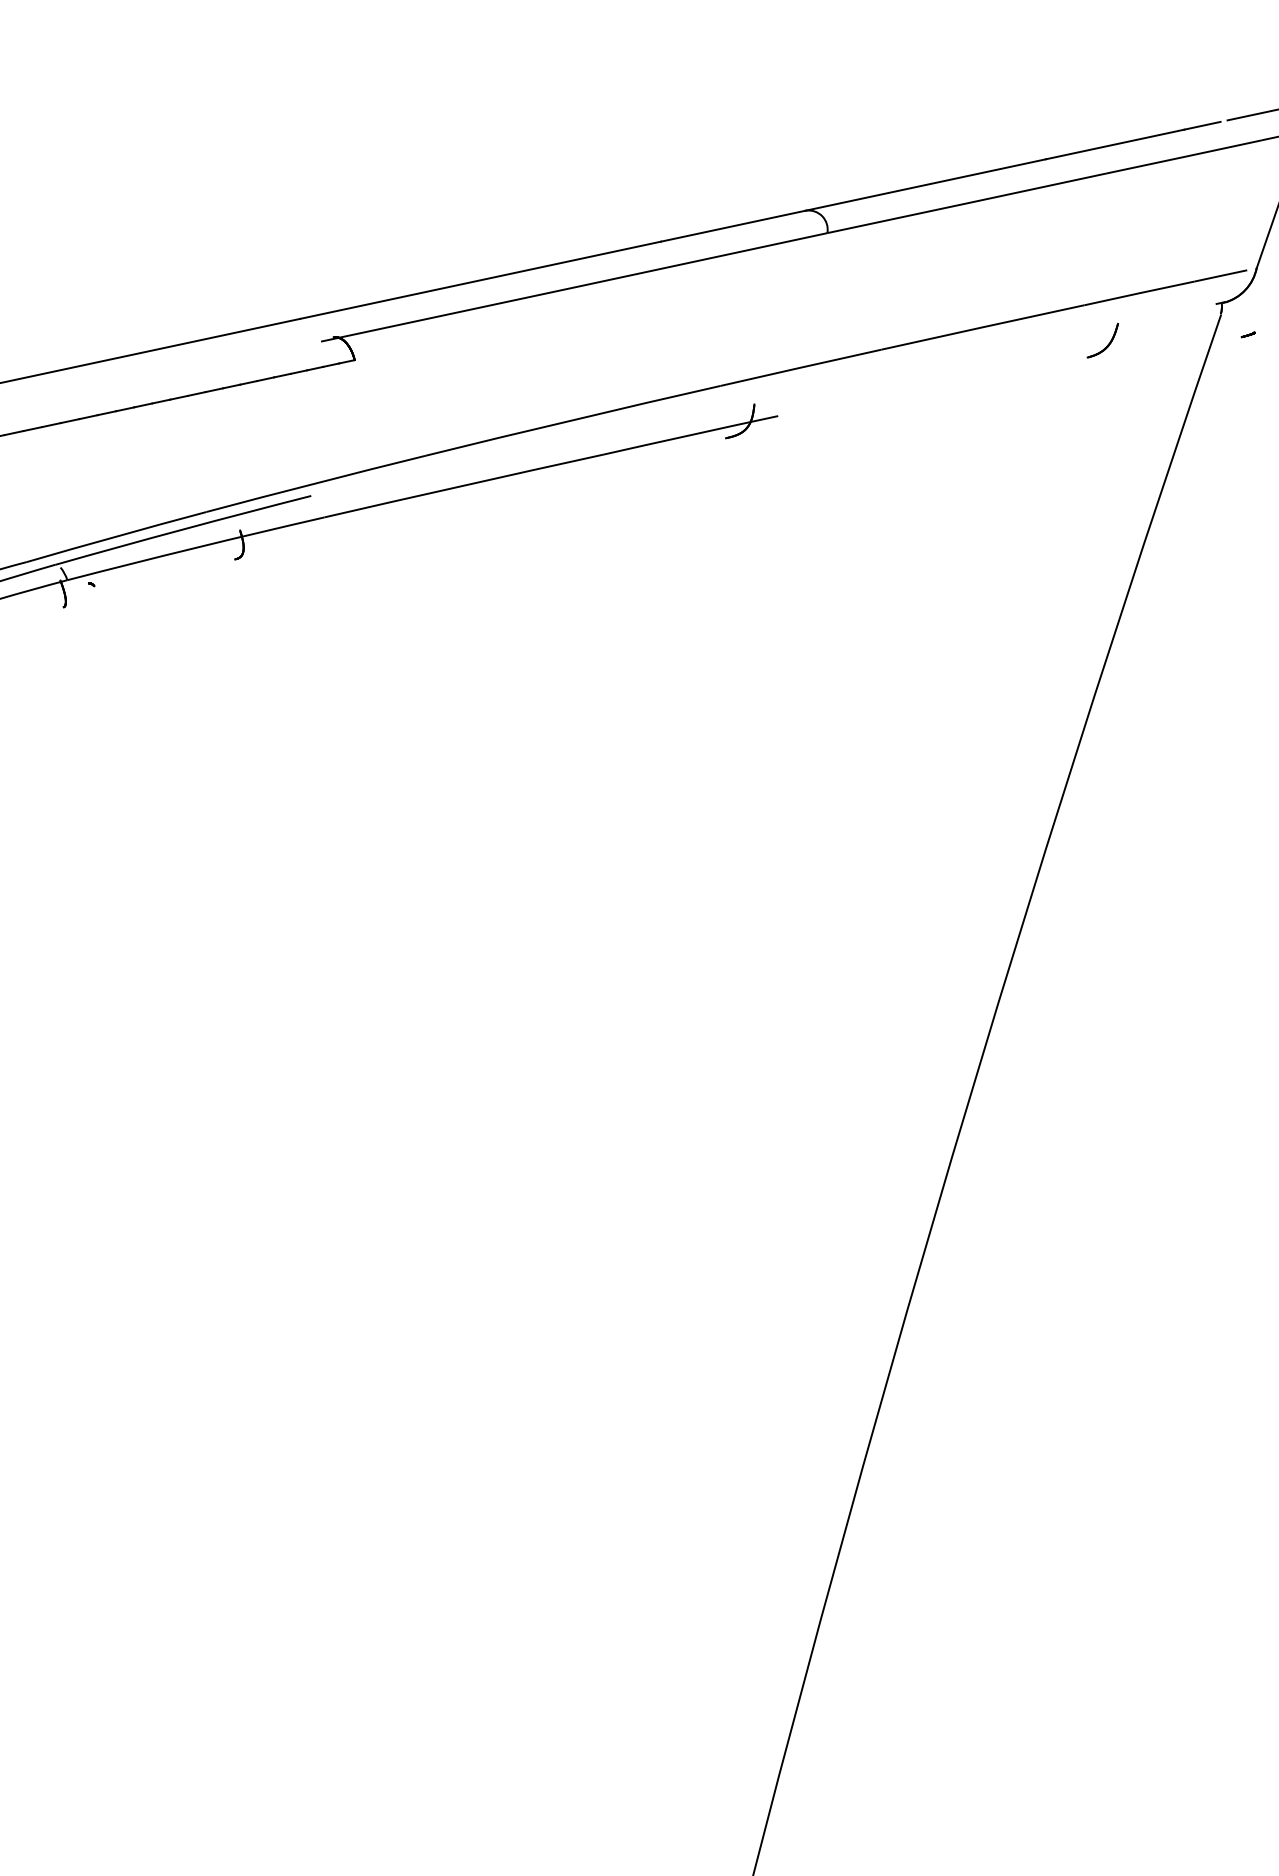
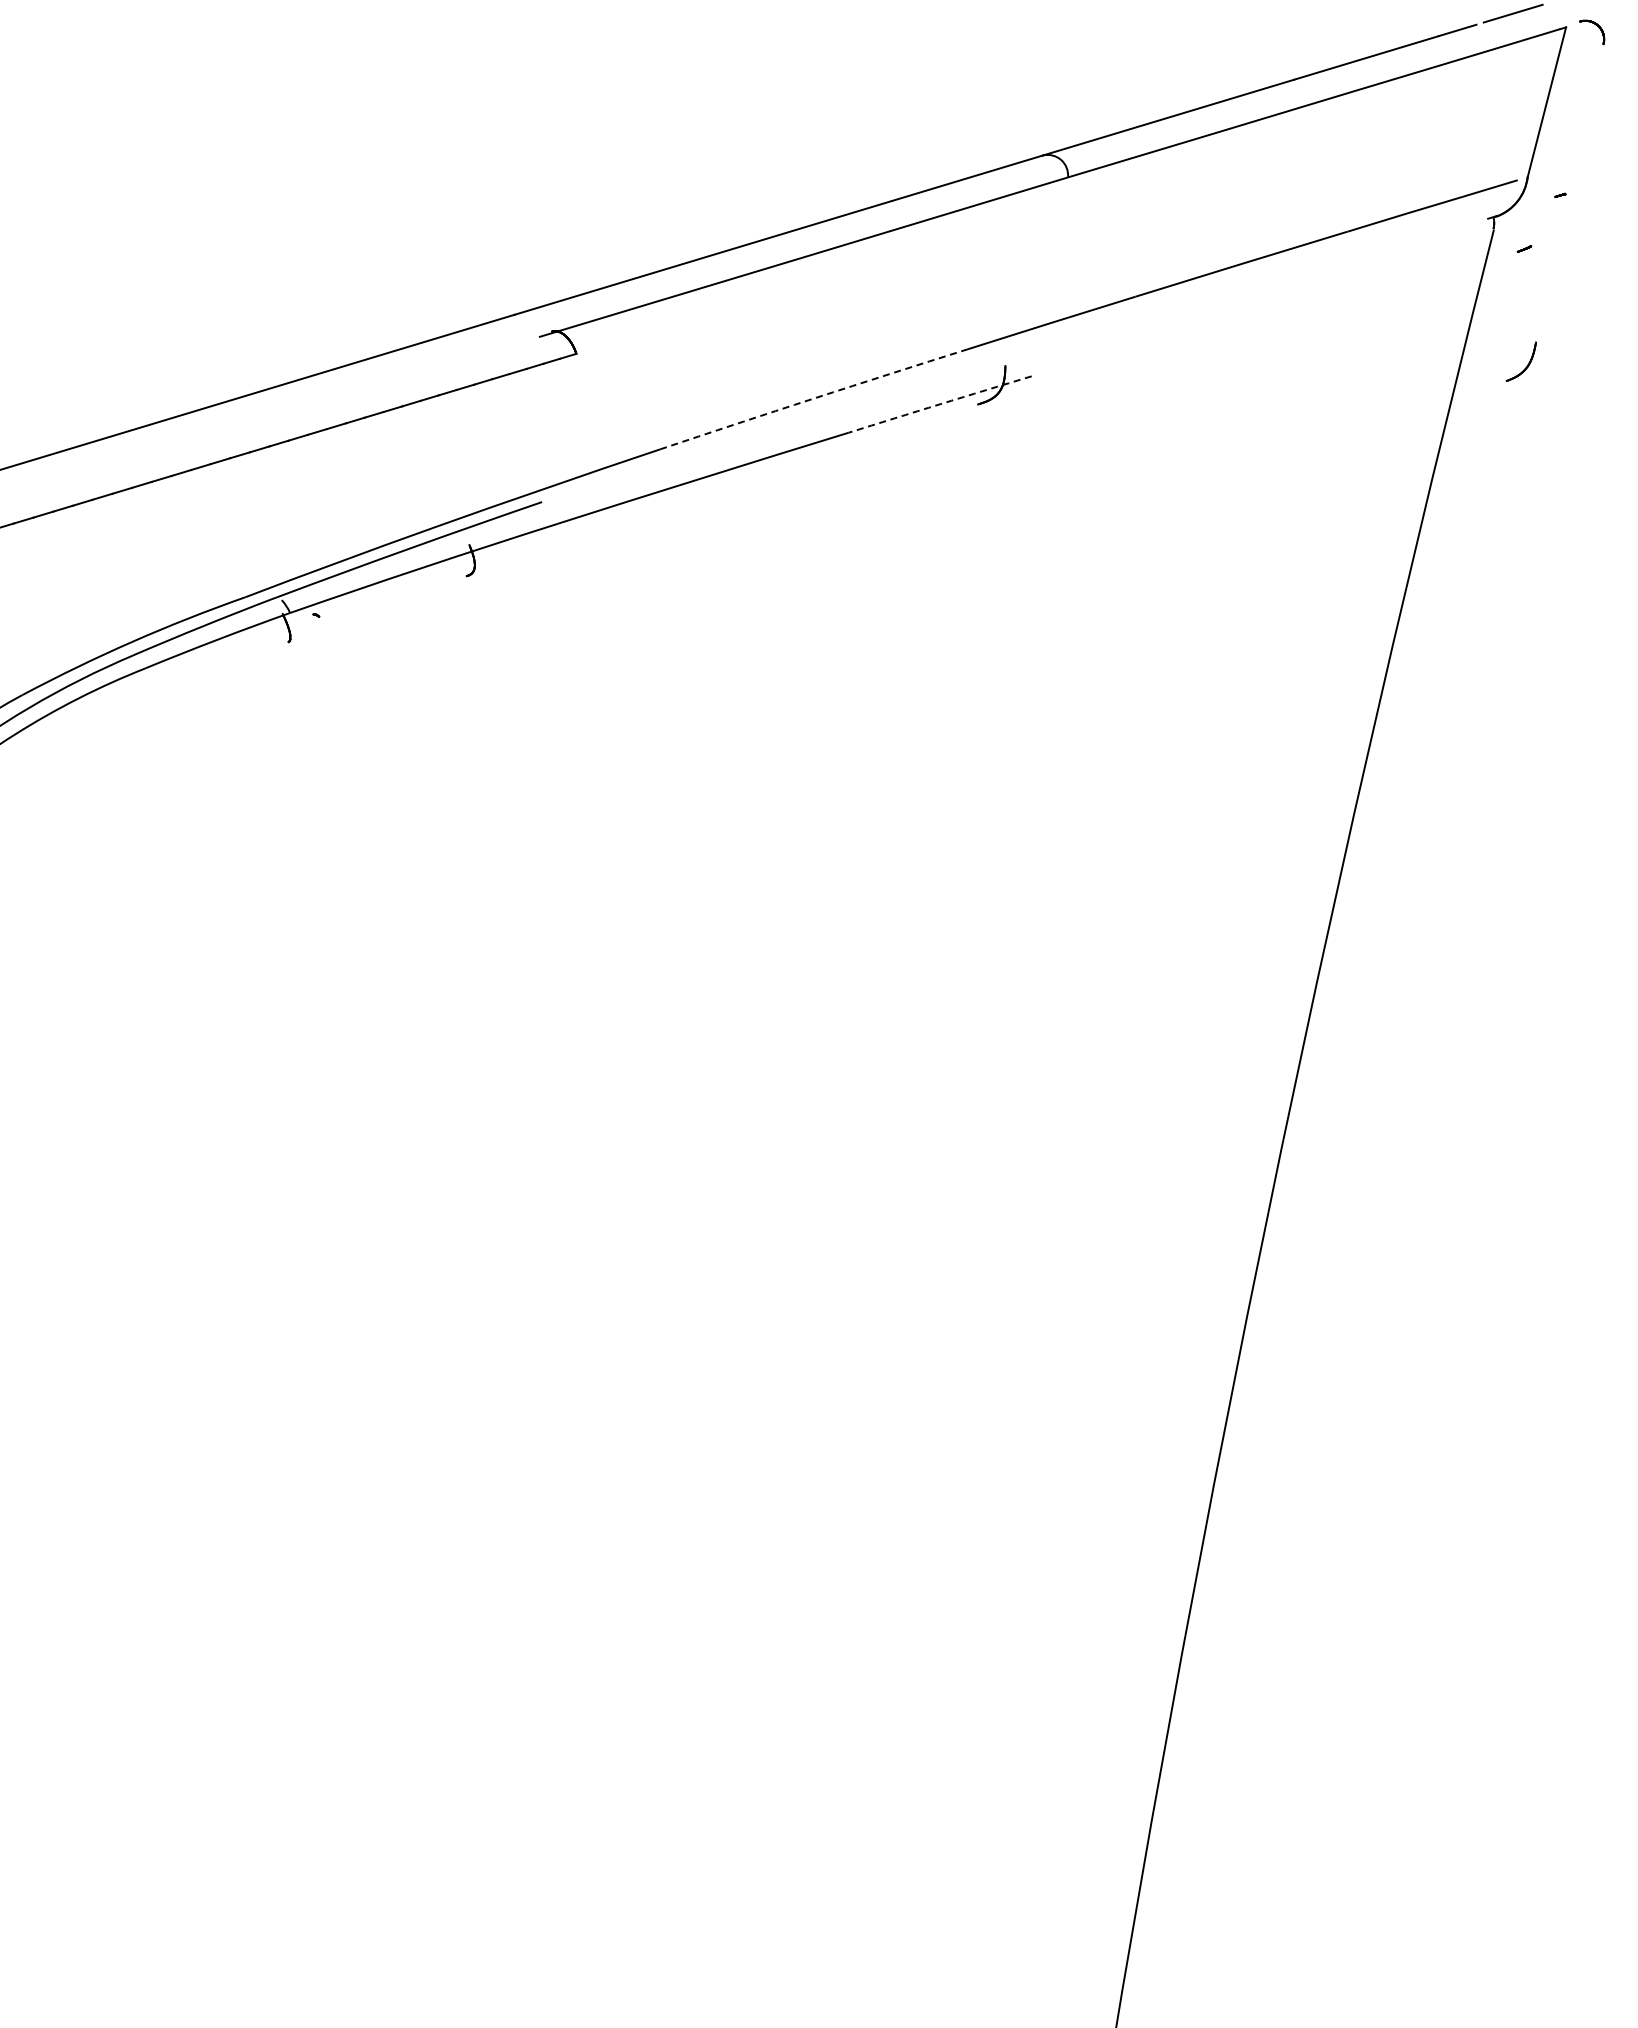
part: (1108, 343) -> (1527, 364), moved
arc: (572, 420) -> (813, 398), solid -> dashed
arc: (690, 435) -> (940, 404), solid -> dashed

